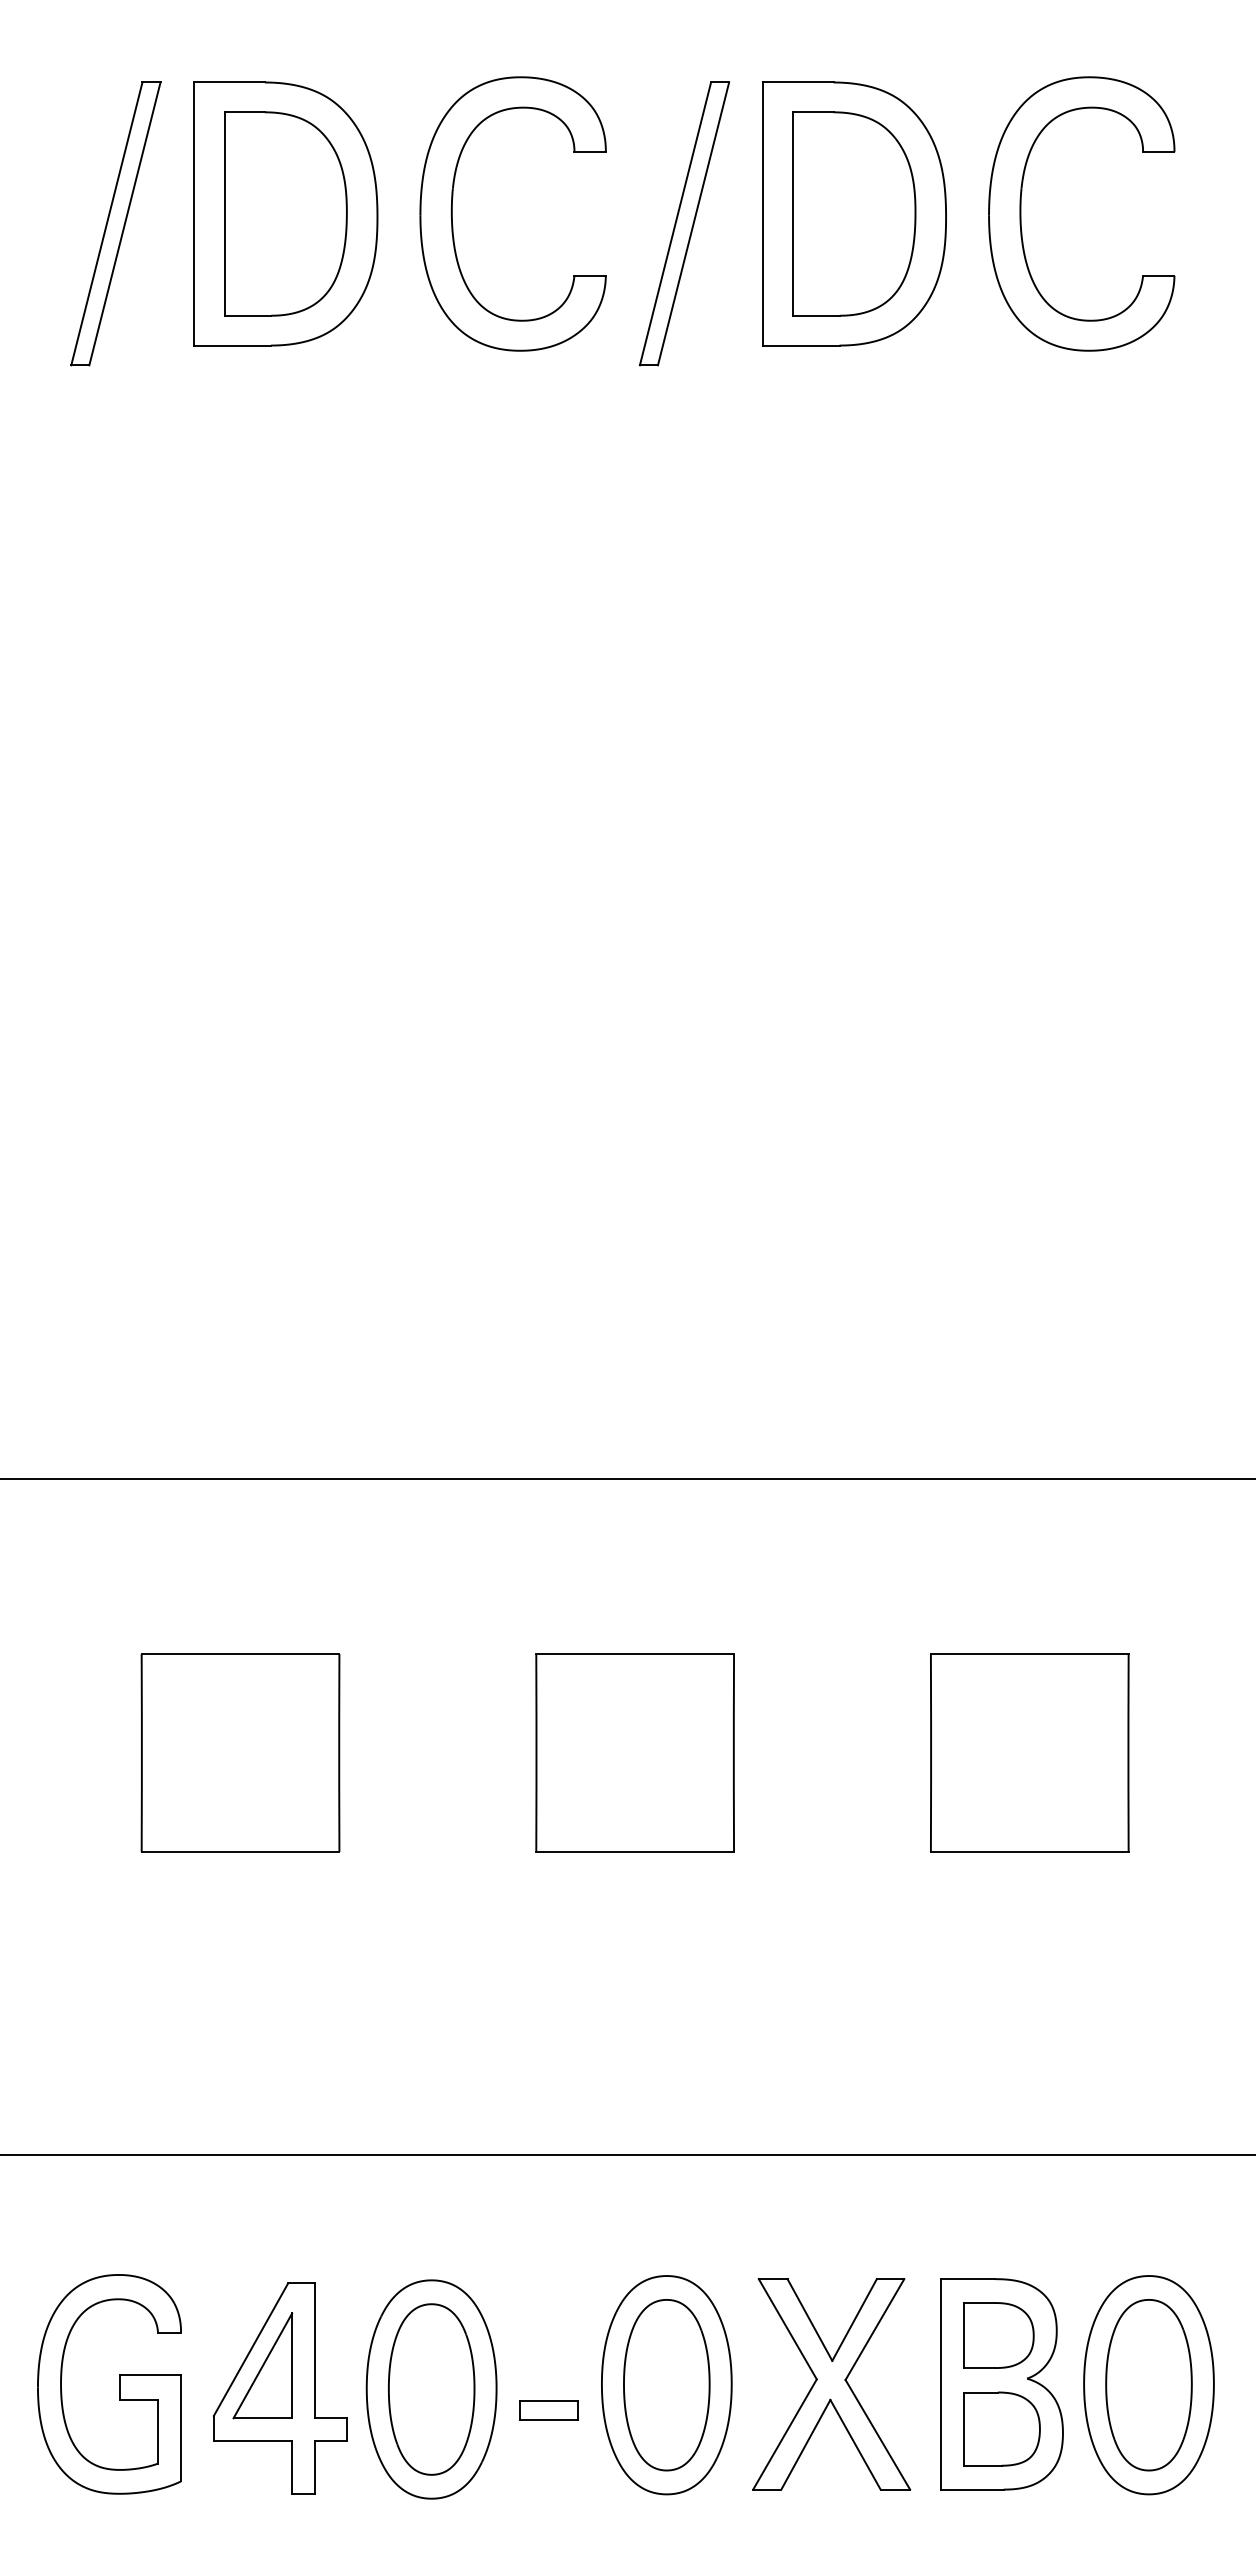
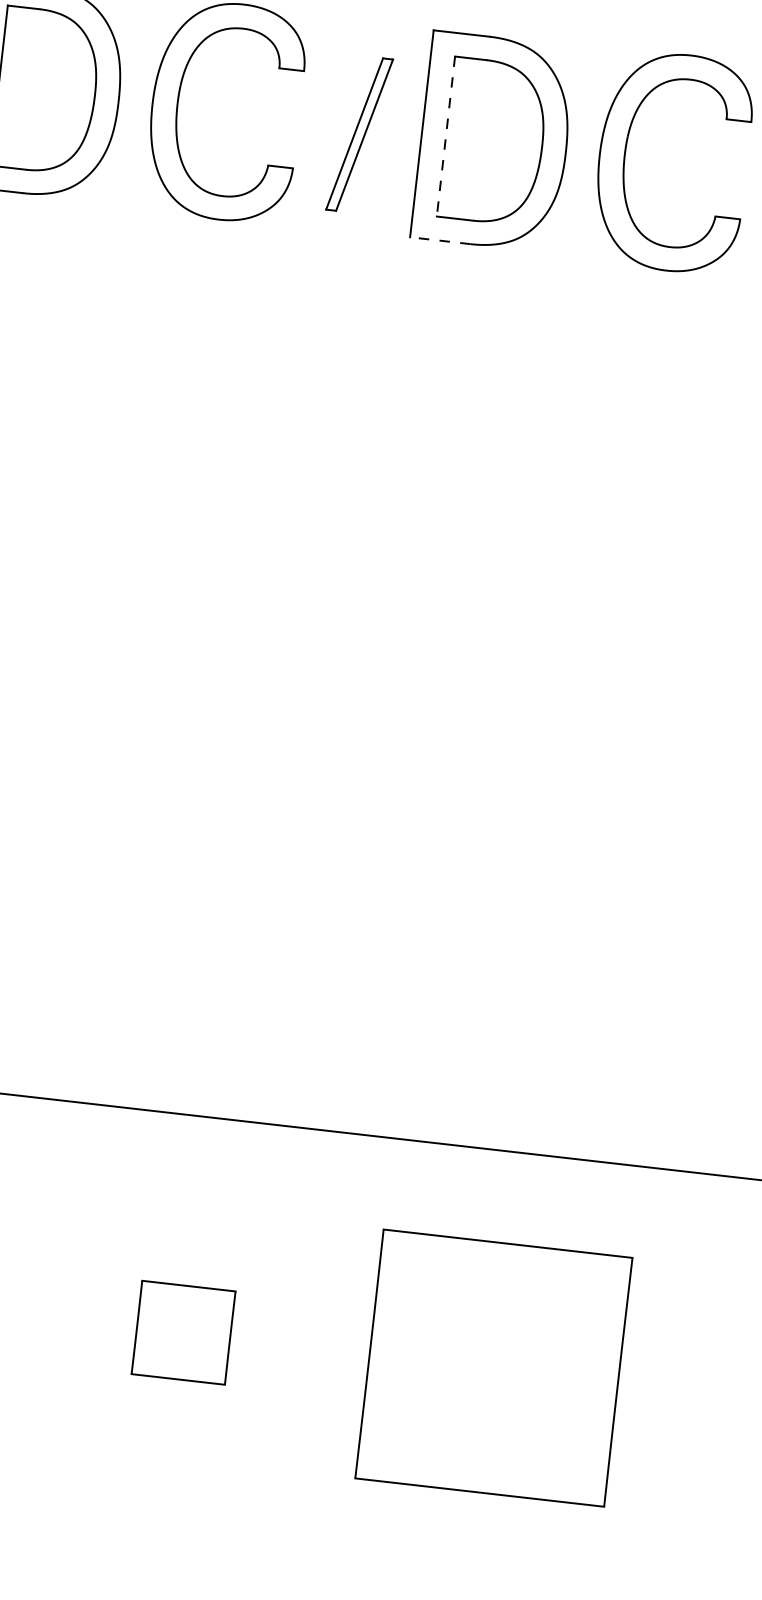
line: (793, 214) -> (446, 136), solid -> dashed
part: (684, 223) -> (359, 134), size x0.7
line: (800, 345) -> (439, 240), solid -> dashed
part: (634, 1752) -> (183, 1332), size x0.6
part: (1029, 1752) -> (493, 1367), size x1.6

